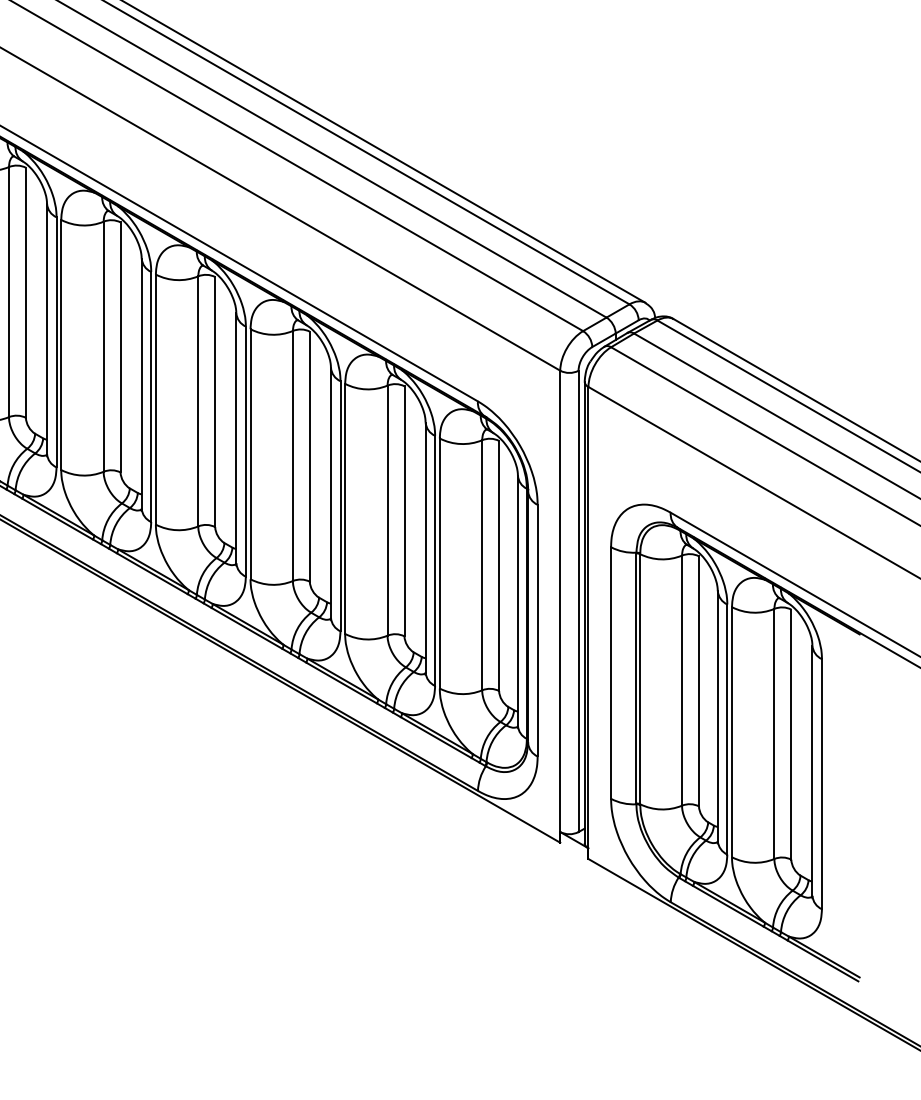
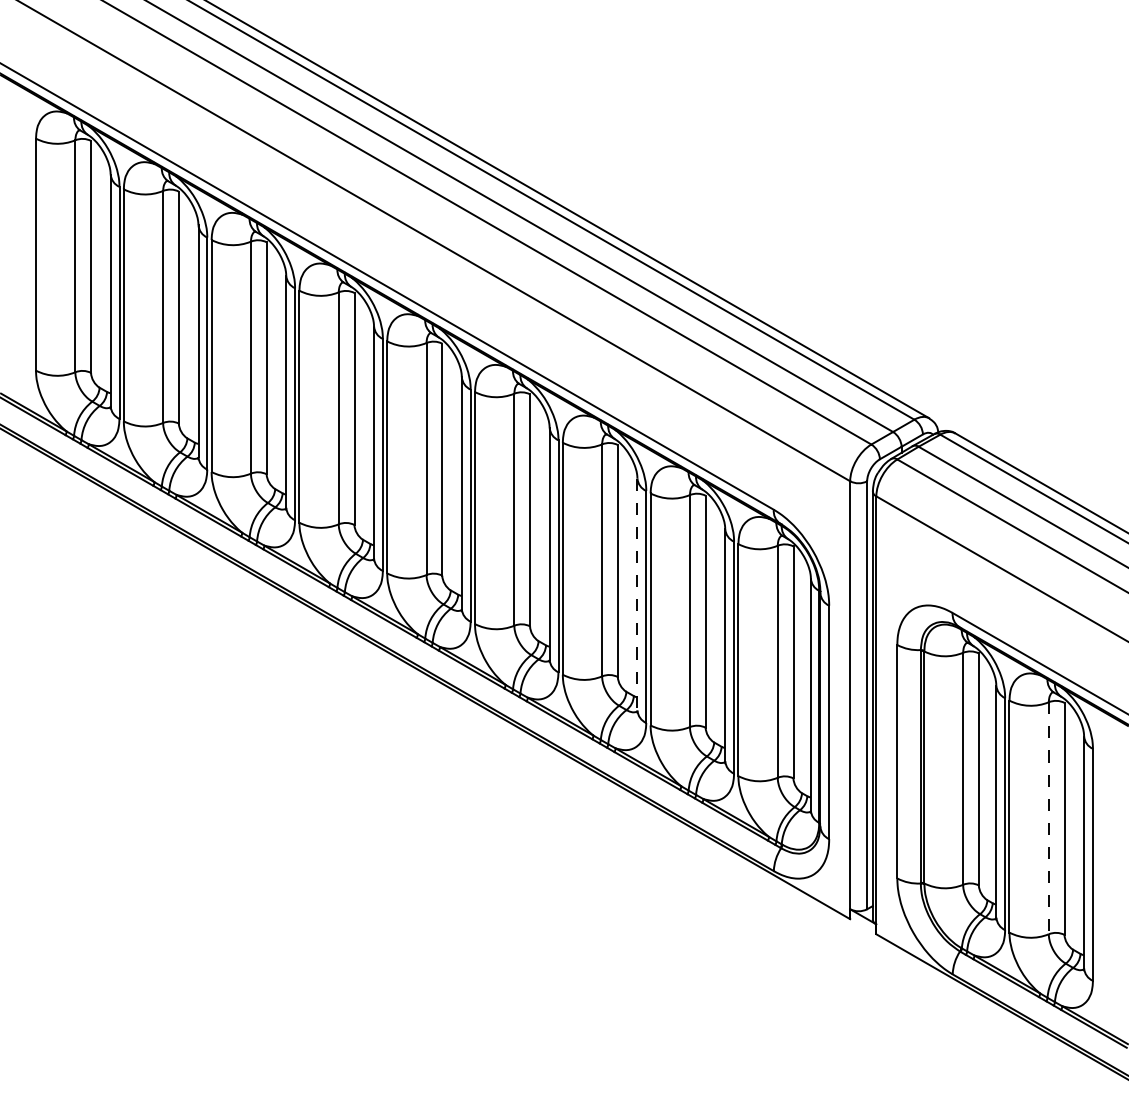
line: (331, 492) -> (637, 594), solid -> dashed
line: (774, 734) -> (1048, 818), solid -> dashed

